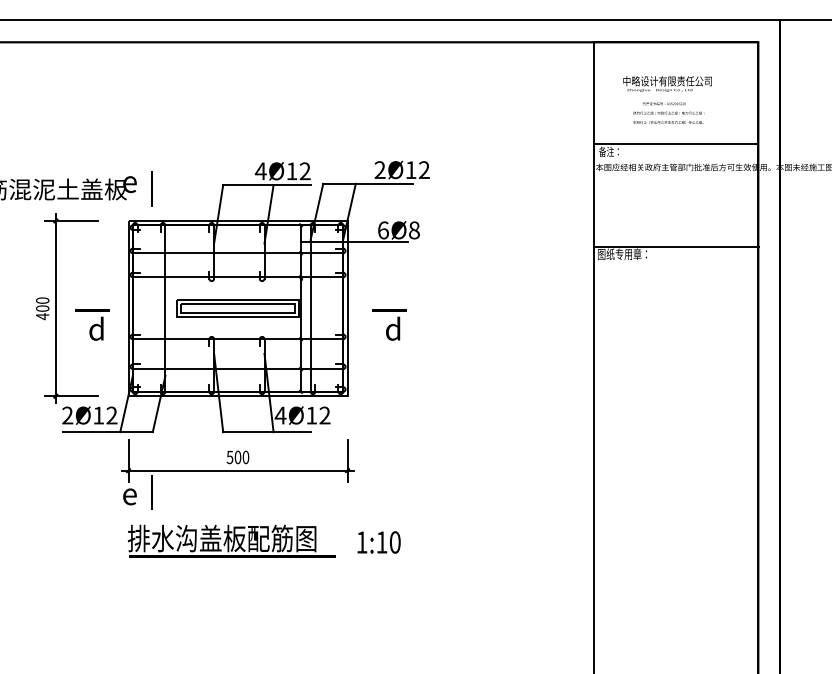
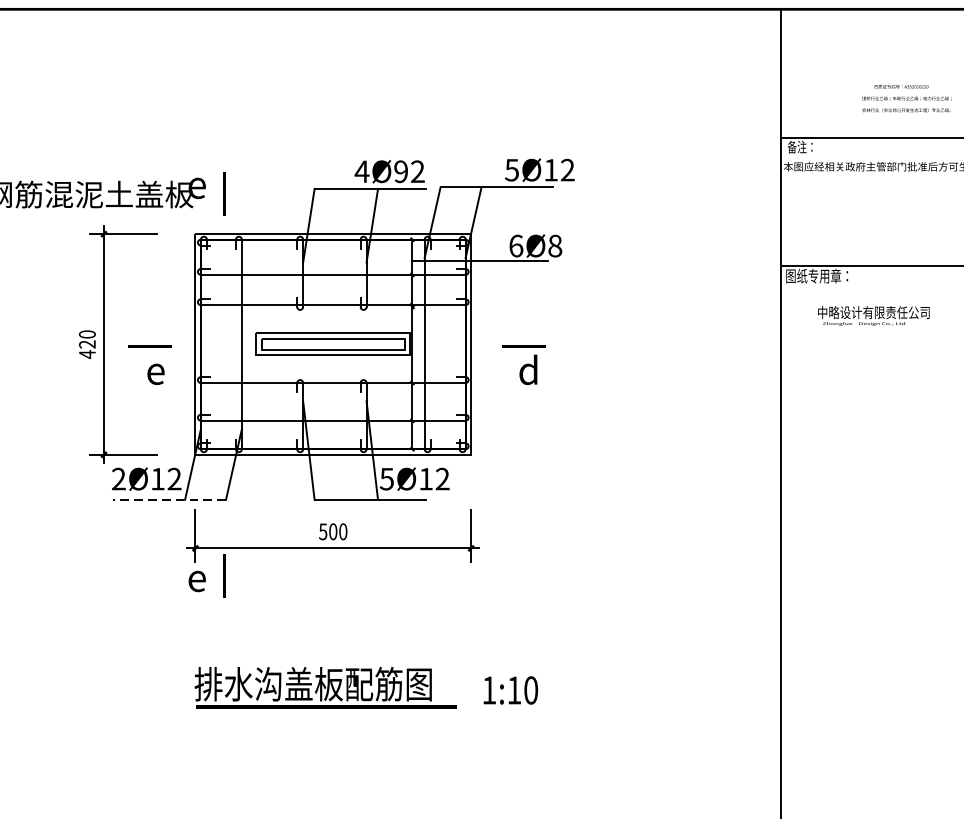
text: (667, 83) -> (873, 315), moved
text: (668, 112) -> (906, 97), moved
text: (379, 170) -> (511, 170), 2Ø12 -> 5Ø12
text: (291, 171) -> (400, 171), 4Ø12 -> 4Ø92
text: (42, 308) -> (87, 344), 400 -> 420
text: (96, 328) -> (155, 369), d -> e
text: (280, 415) -> (386, 479), 4Ø12 -> 5Ø12
line: (107, 432) -> (168, 500), solid -> dashed
text: (231, 540) -> (325, 686), moved
text: (378, 542) -> (510, 690), moved

